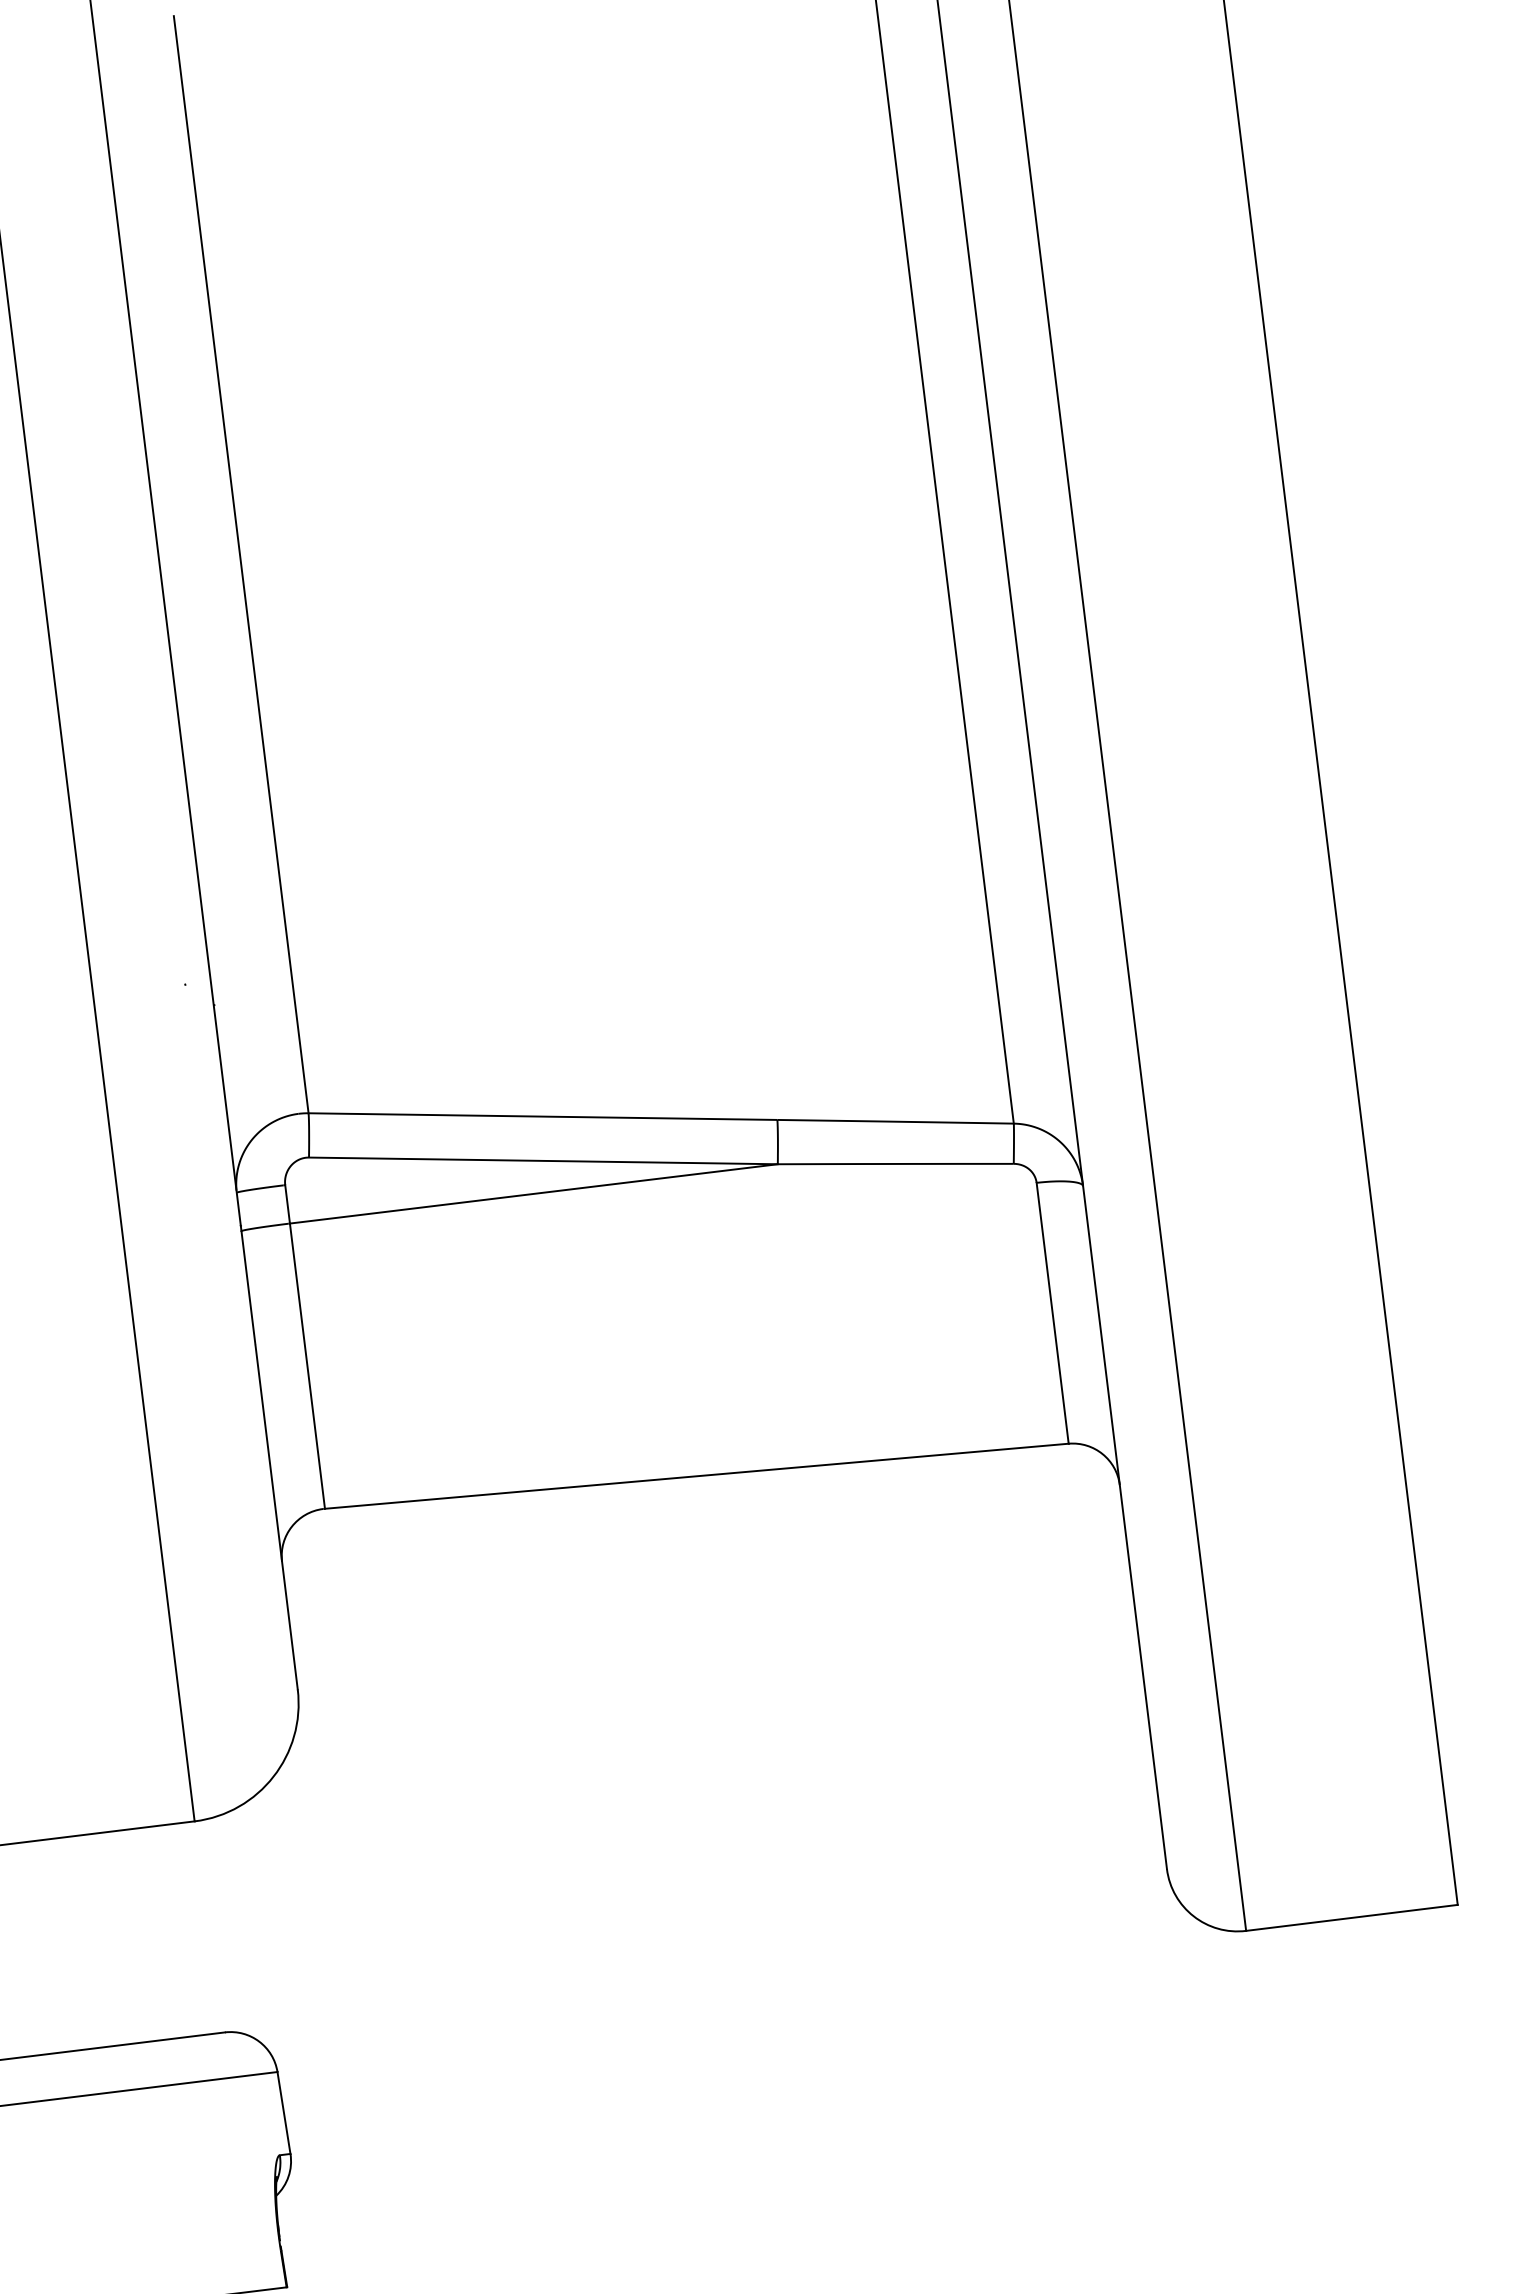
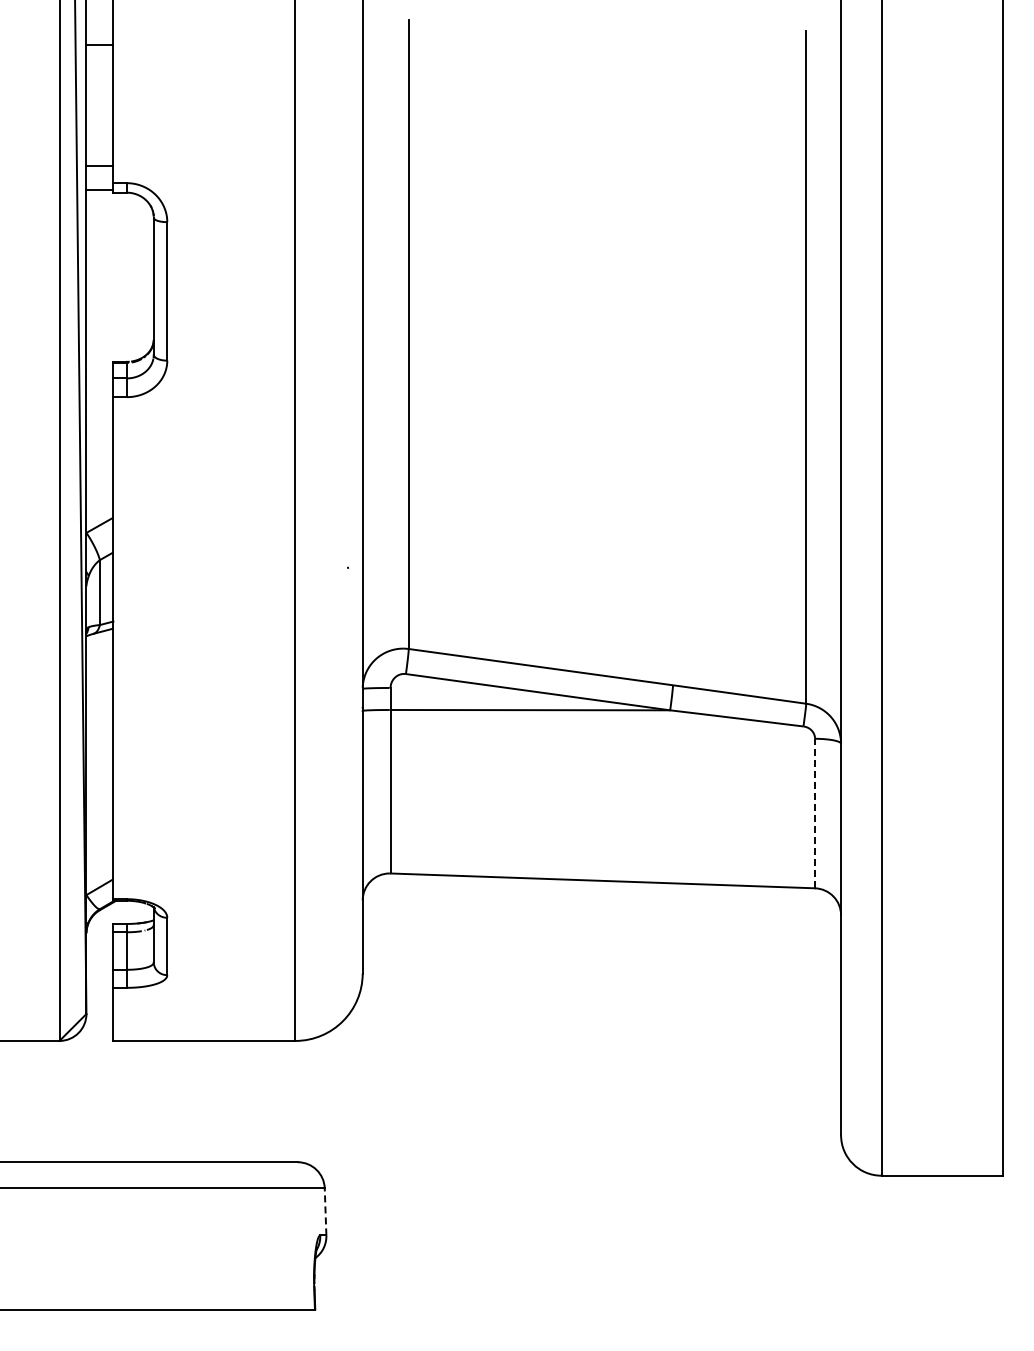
line: (1053, 1313) -> (815, 813), solid -> dashed
line: (283, 2112) -> (325, 1211), solid -> dashed

